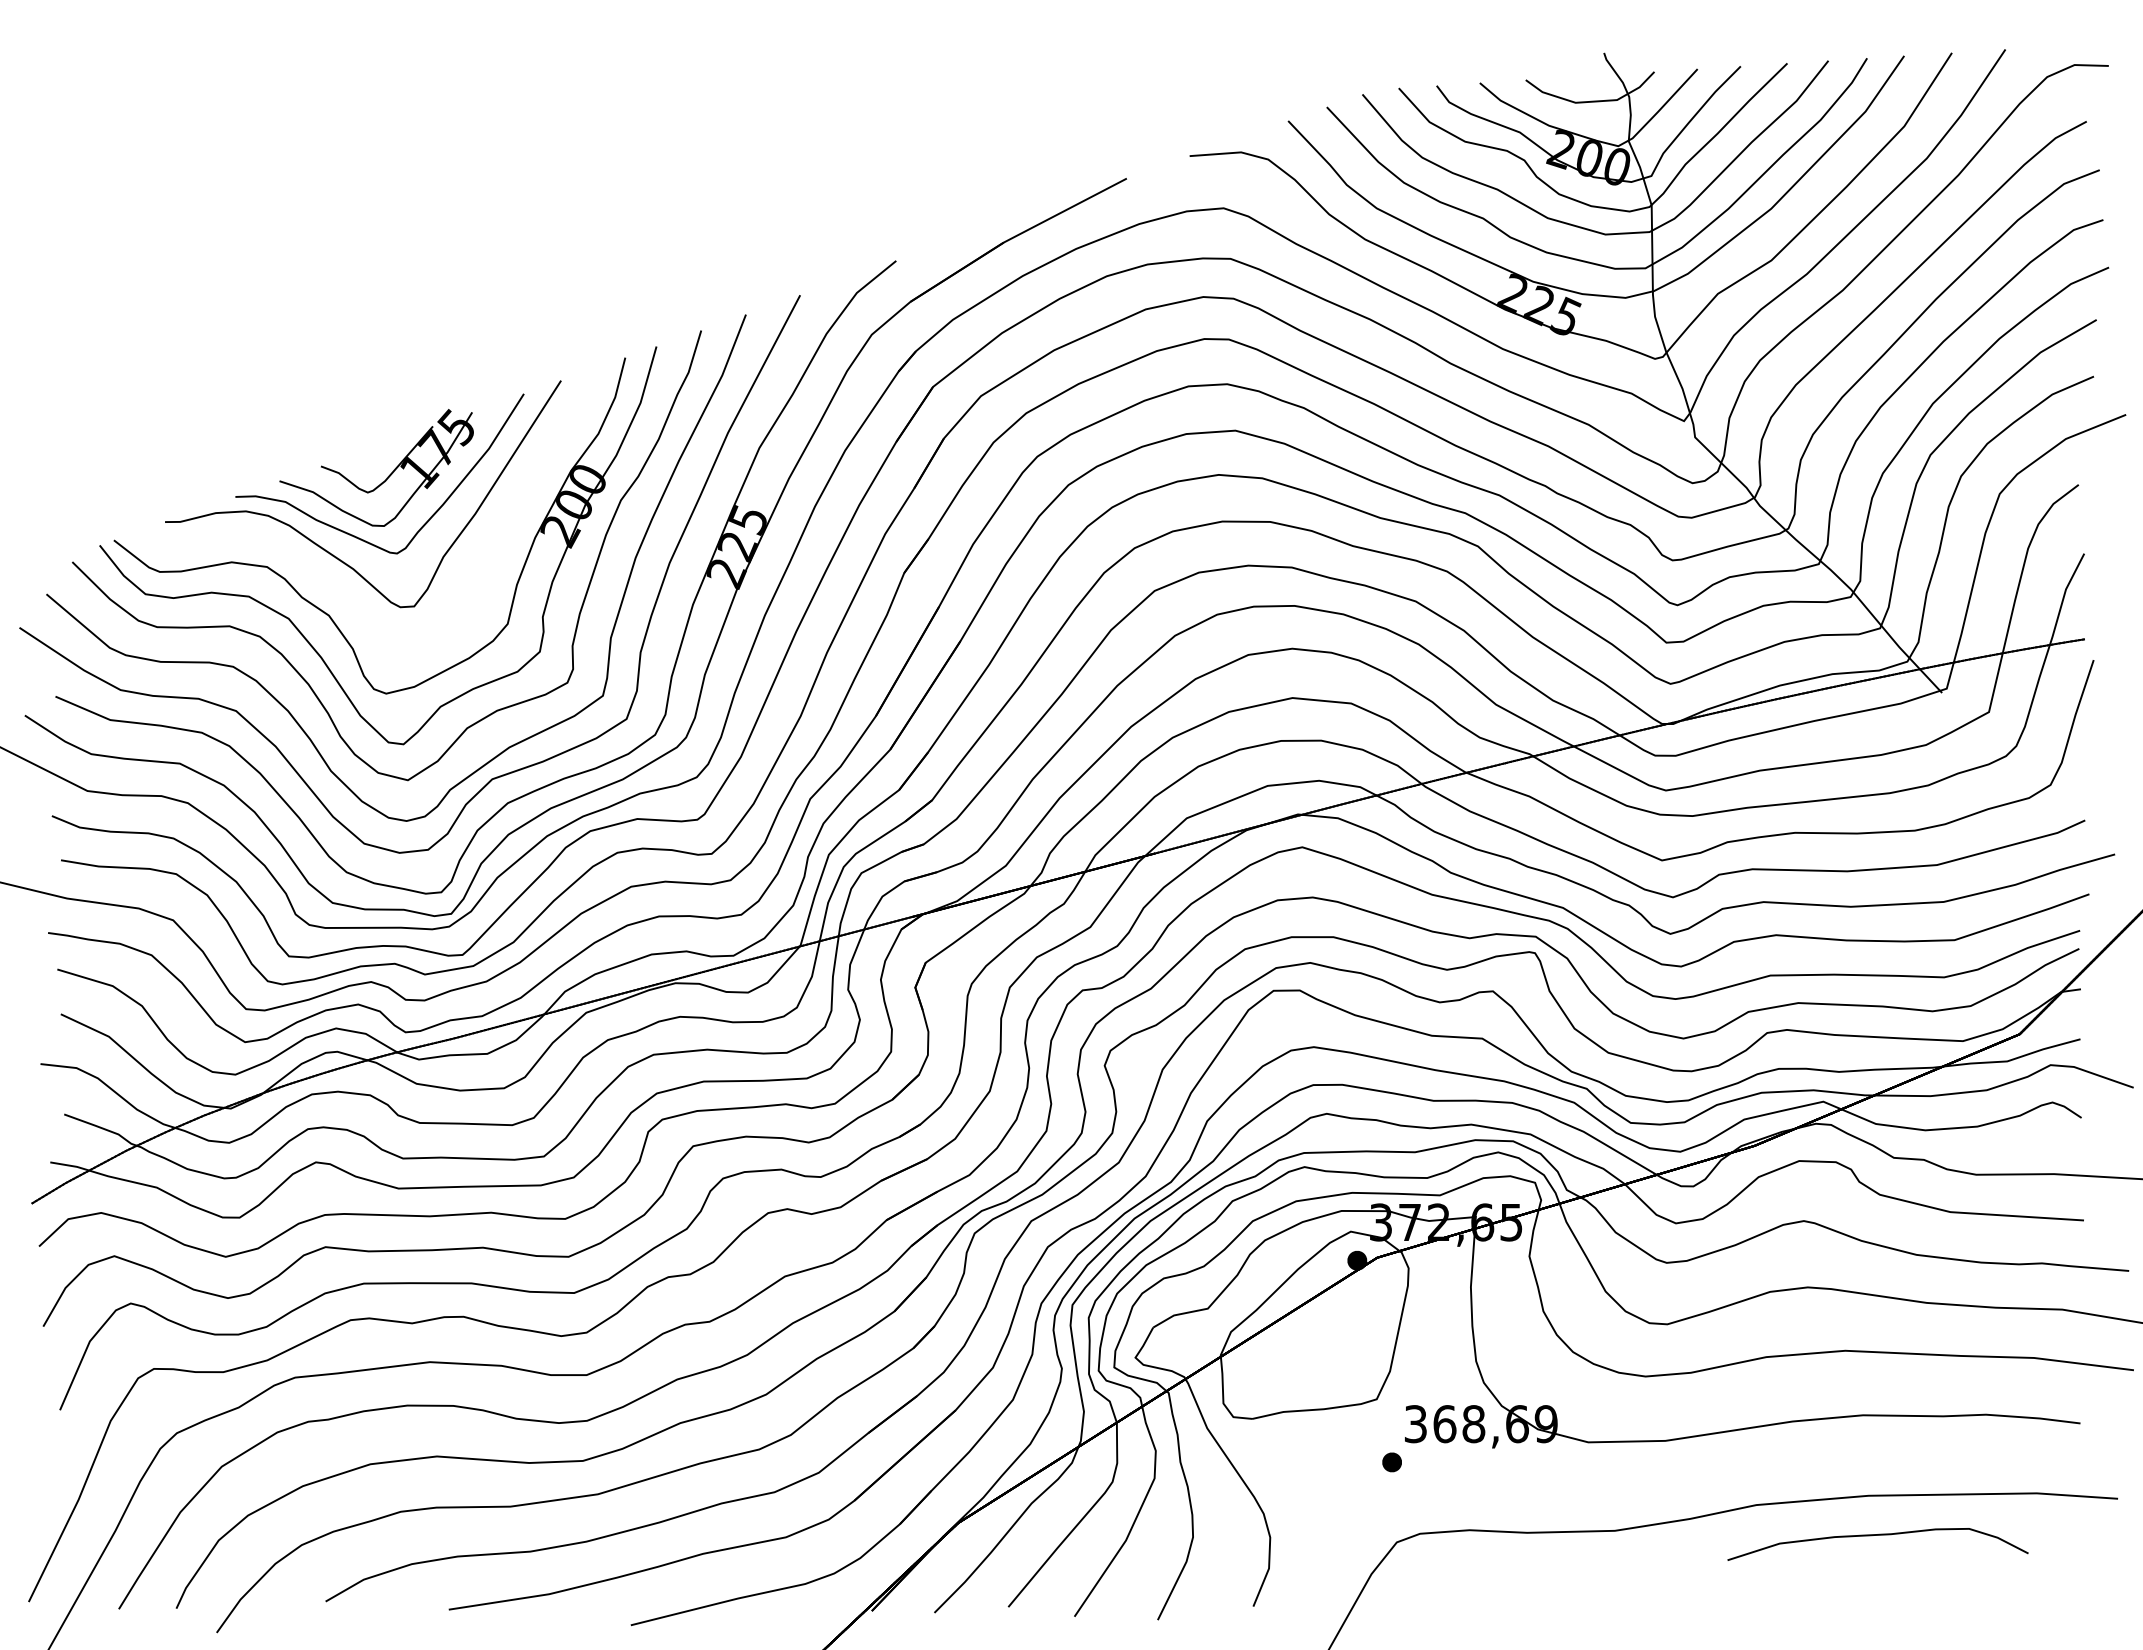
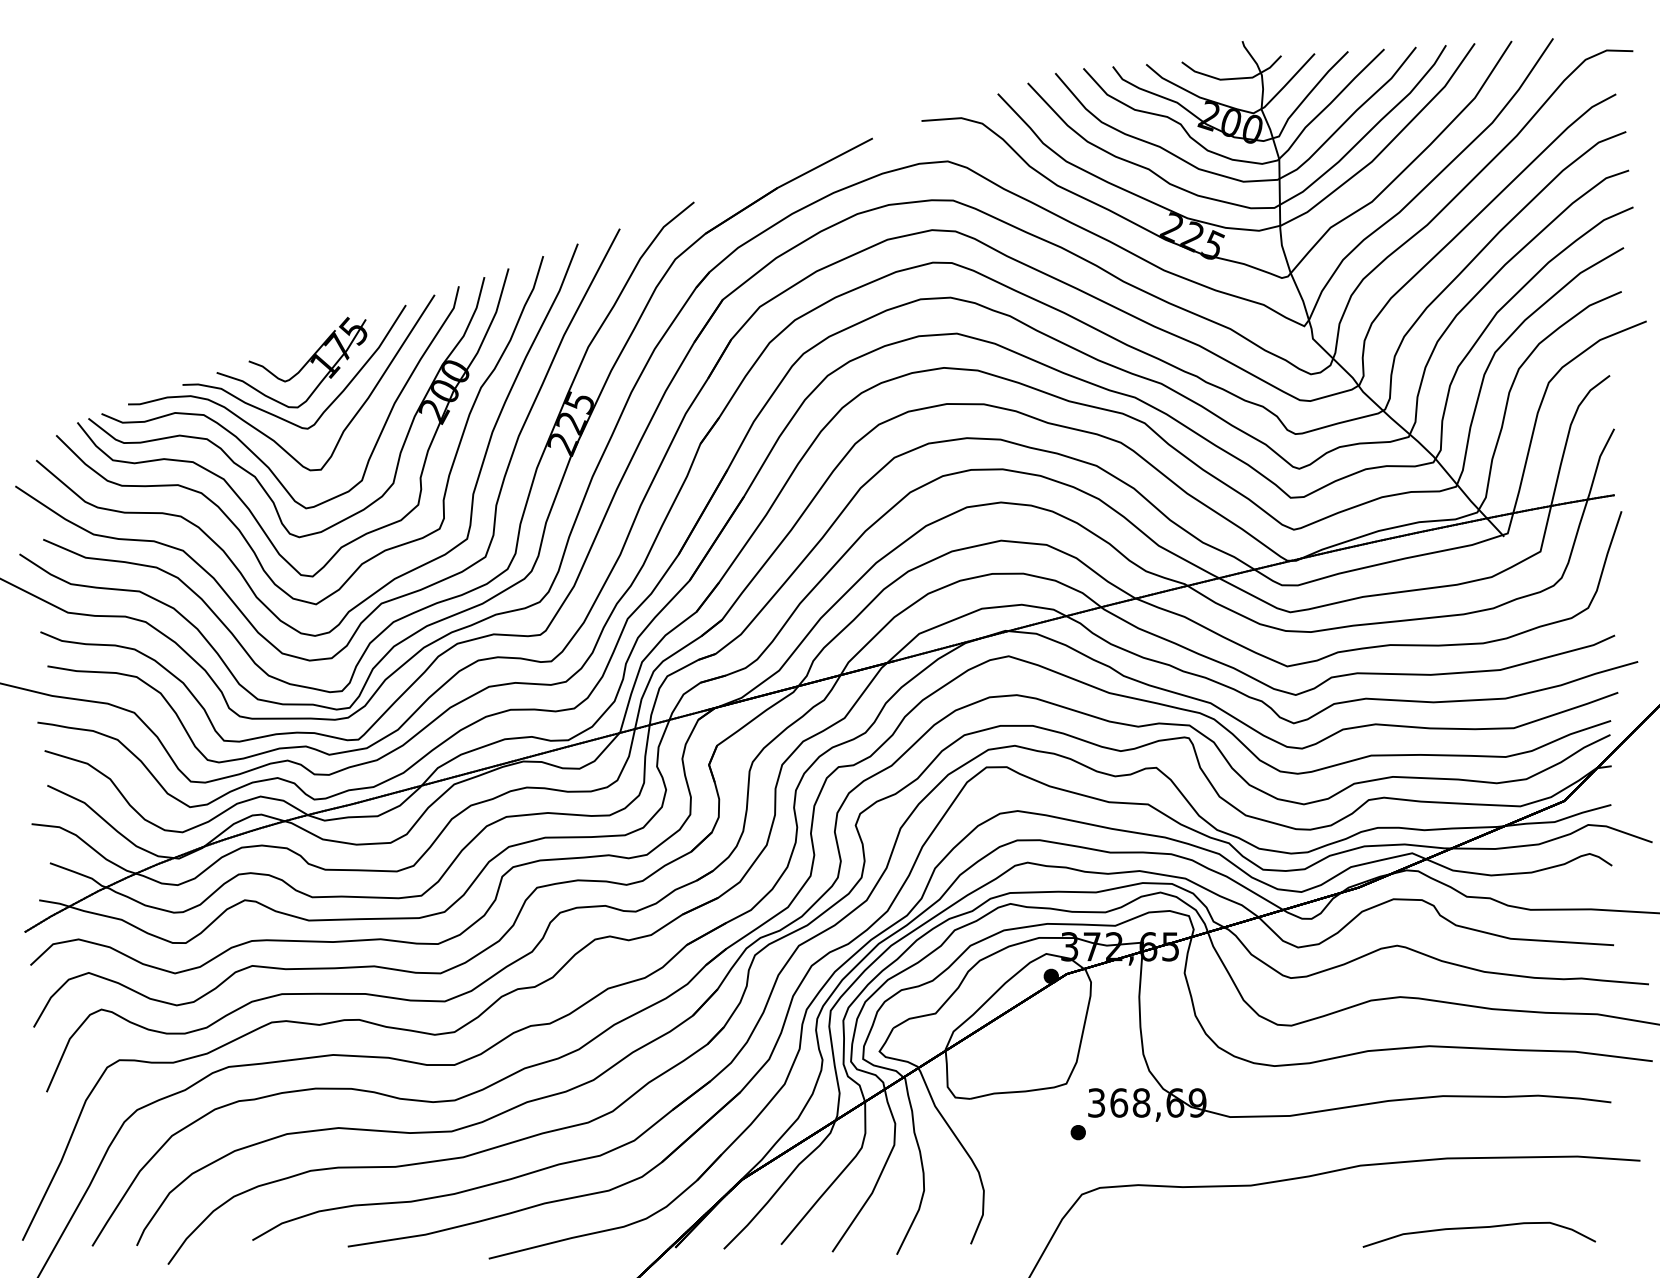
curve: (308, 566) -> (239, 438), added
curve: (1877, 1535) -> (1478, 1227), moved

